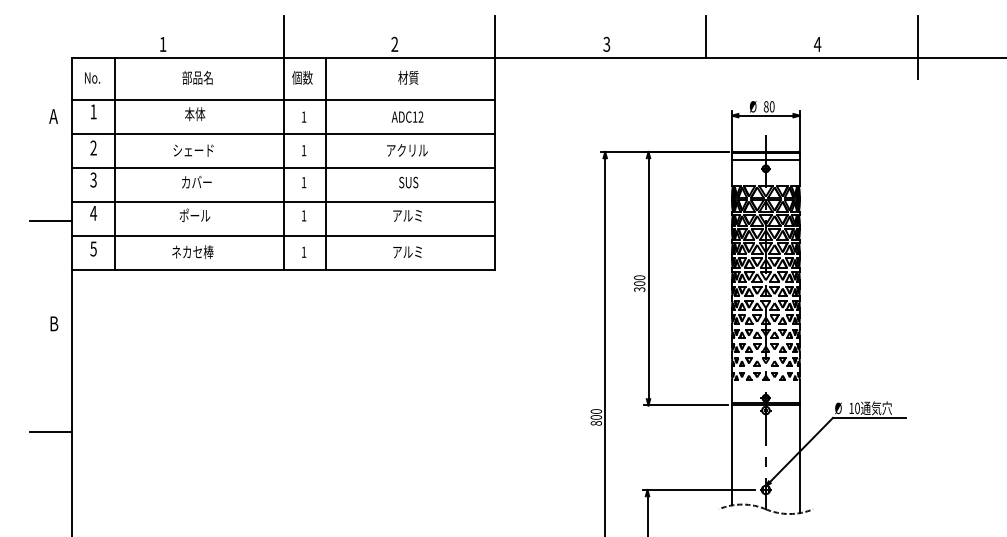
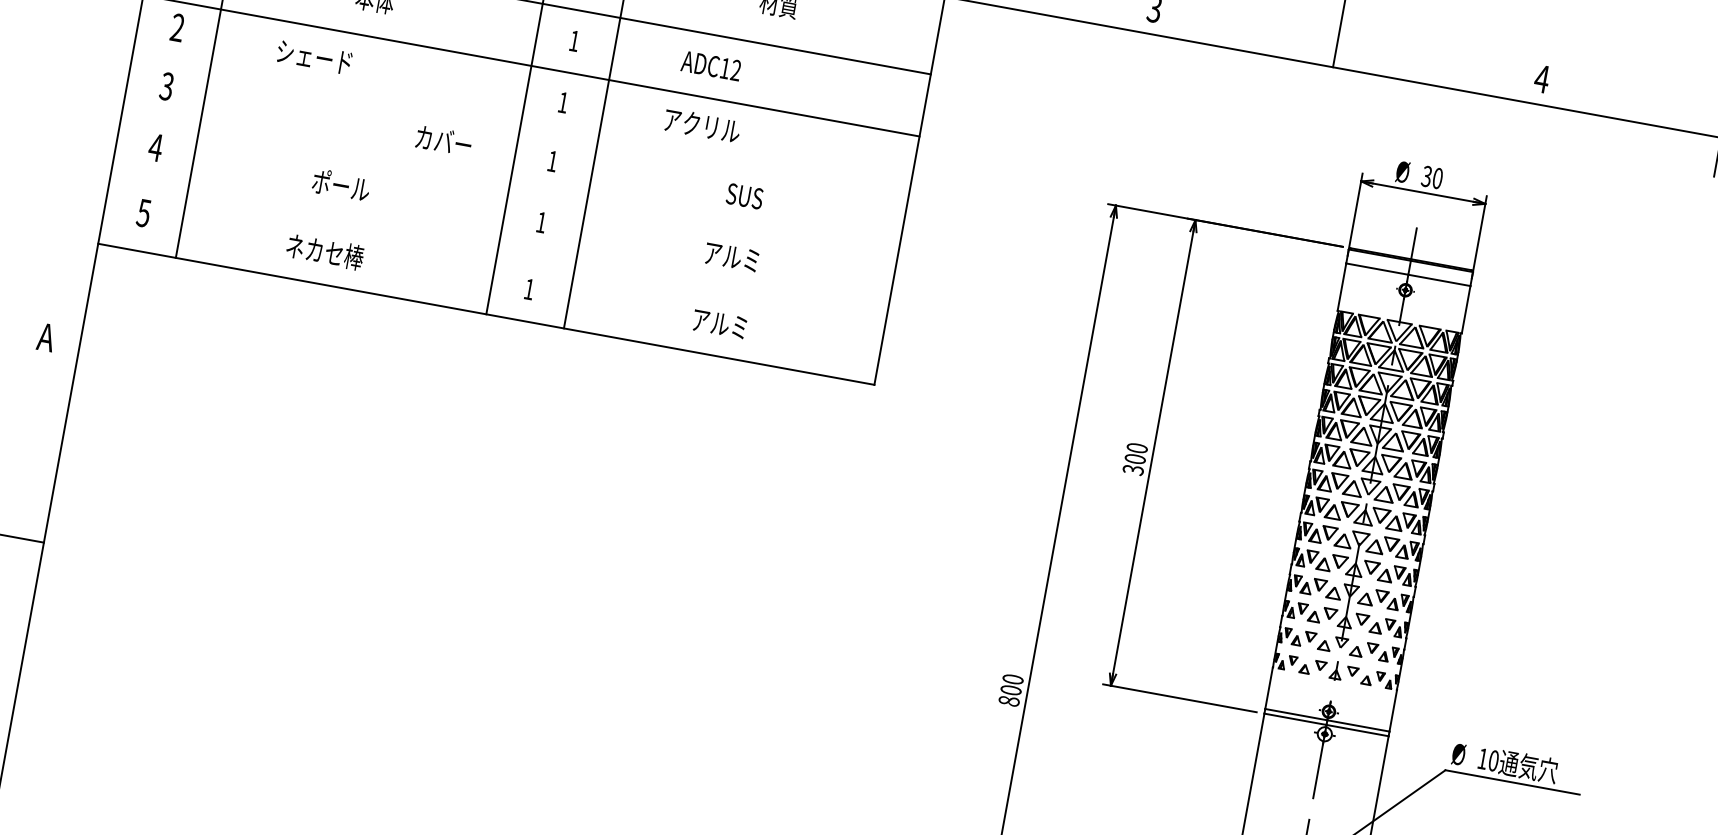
text: (765, 106) -> (1425, 175), 80 -> 30
text: (407, 116) -> (711, 64), moved
text: (193, 150) -> (314, 57), moved
text: (407, 150) -> (702, 125), moved
line: (283, 168) -> (519, 128), removed
text: (196, 182) -> (443, 141), moved
line: (283, 201) -> (508, 189), removed
line: (51, 220) -> (76, 146), removed
line: (283, 235) -> (497, 251), removed
text: (53, 323) -> (45, 336), B -> A

